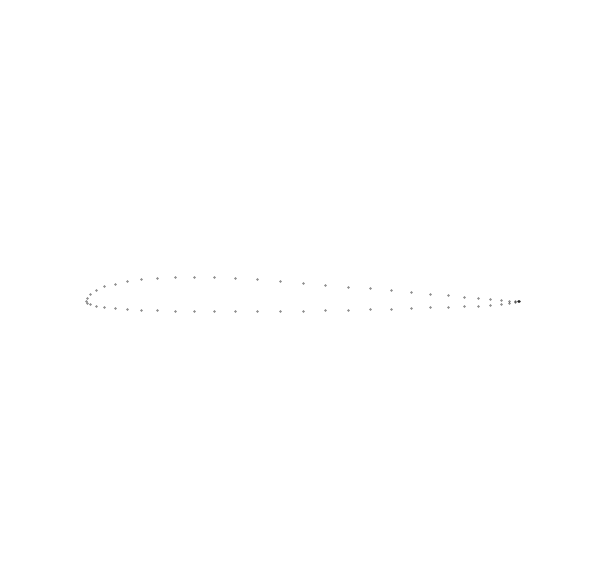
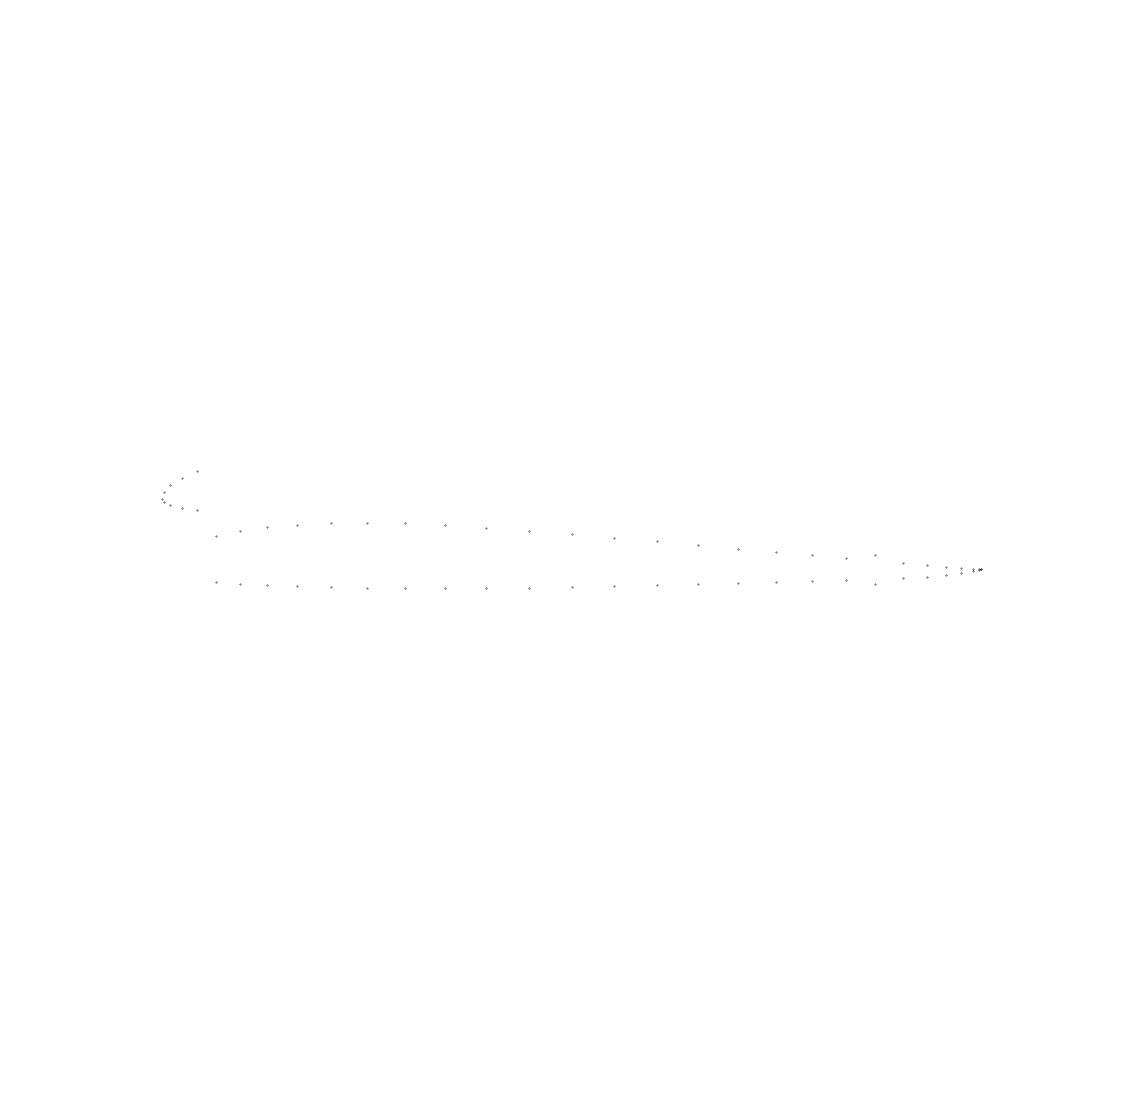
part: (95, 296) -> (180, 490), moved
part: (464, 301) -> (877, 569), size x1.6

